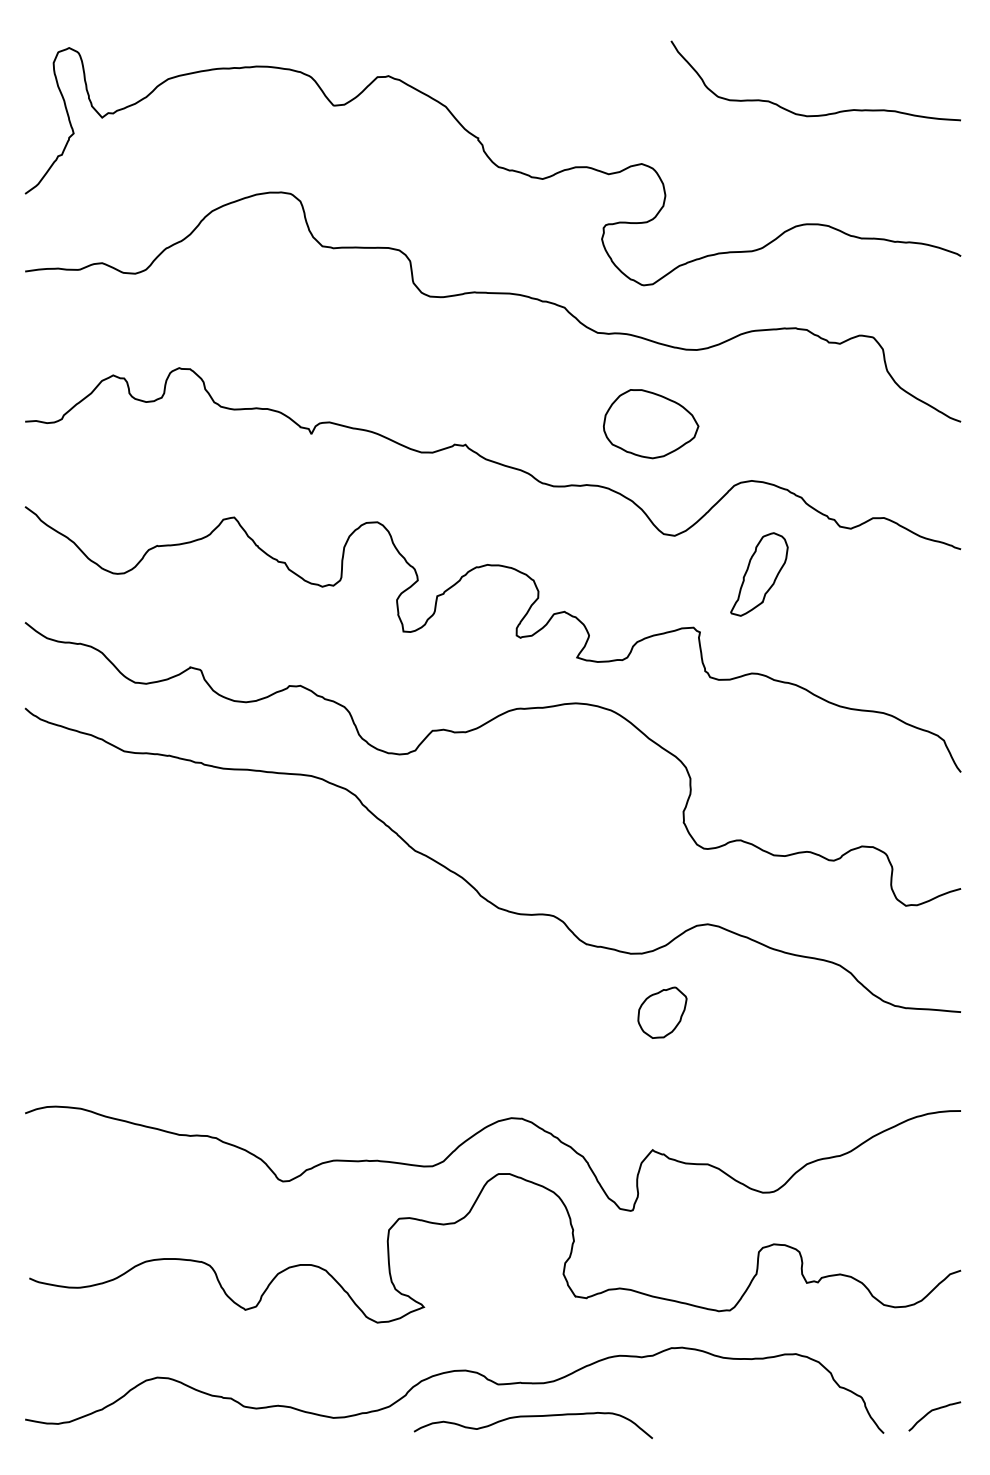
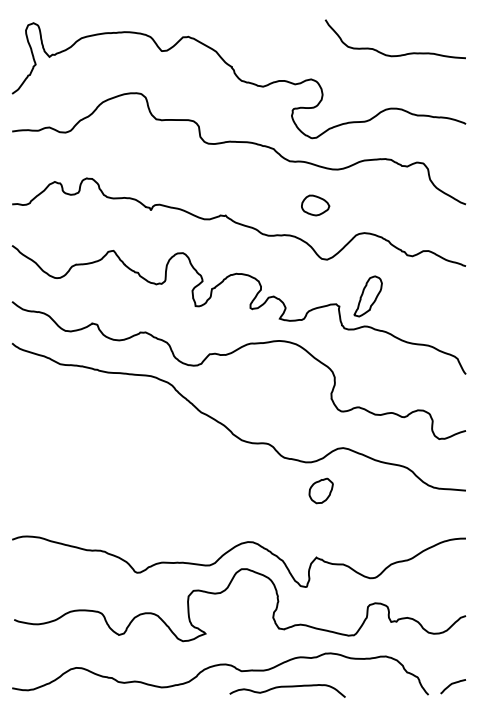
part: (650, 424) -> (315, 205), size x0.6
part: (757, 574) -> (367, 296), moved
curve: (533, 1418) -> (287, 687), moved

